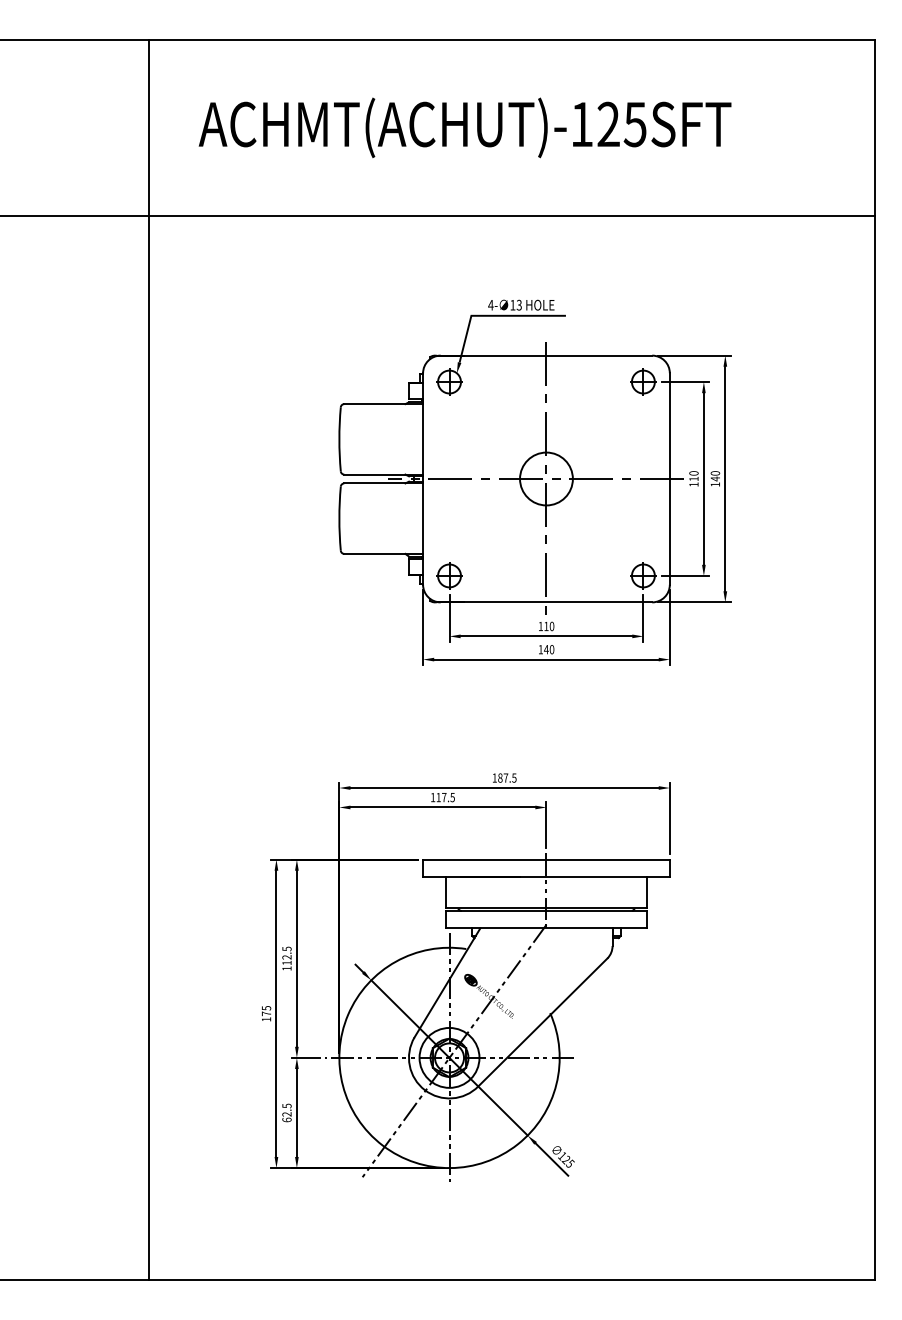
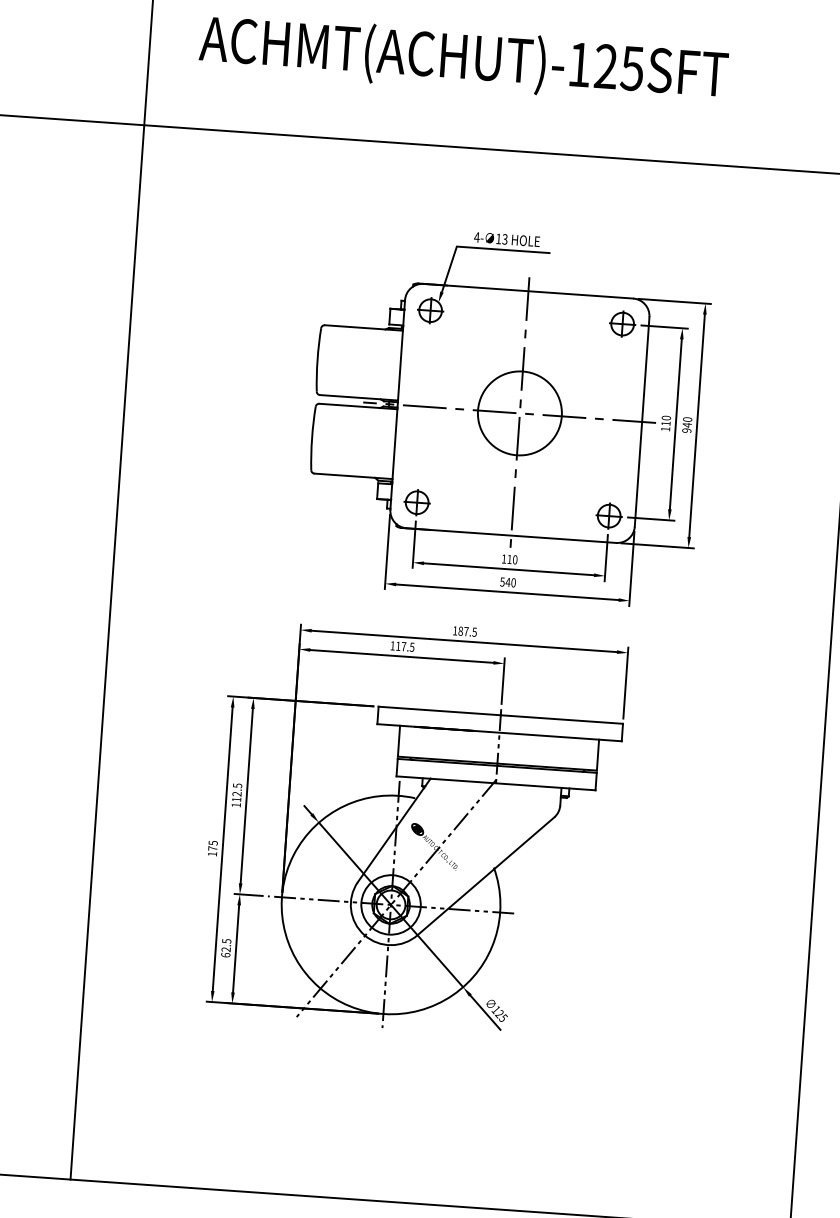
circle: (546, 478) -> (519, 412), size x1.6
text: (714, 484) -> (685, 430), 140 -> 940
text: (540, 649) -> (502, 581), 140 -> 540
part: (466, 977) -> (413, 826), moved

